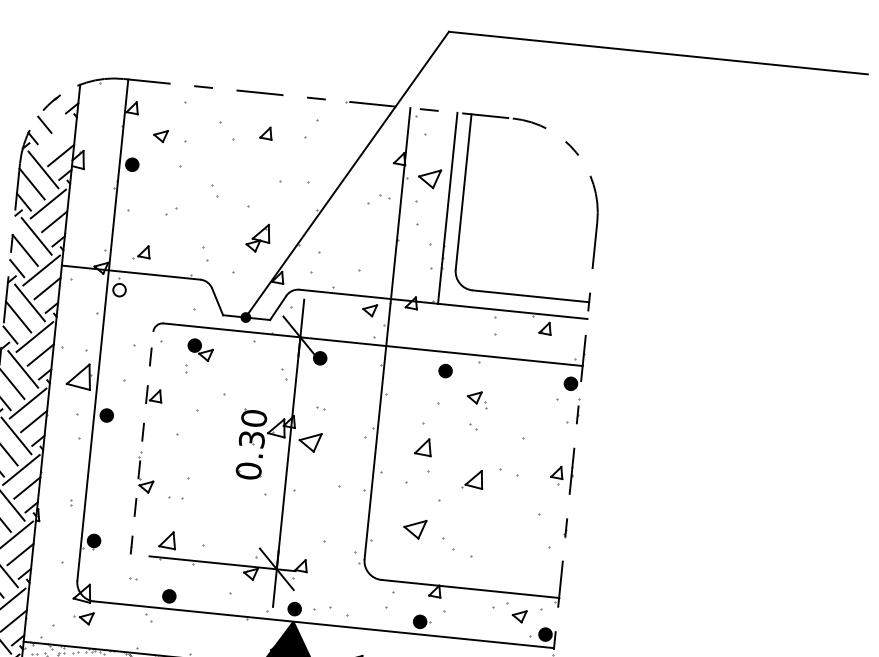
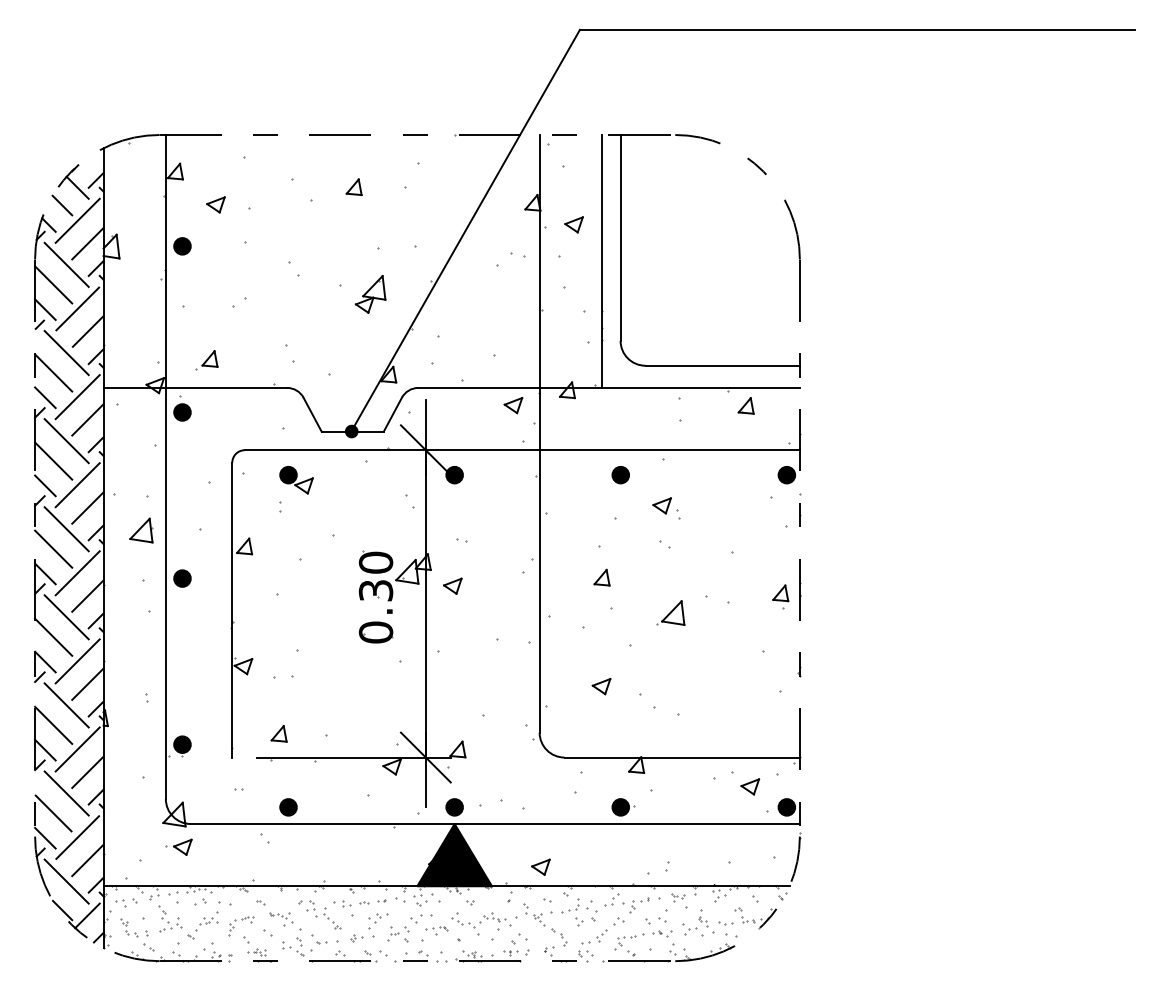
line: (57, 112) -> (77, 187), added
line: (55, 137) -> (77, 220), added
part: (429, 178) -> (573, 224), size x0.62
part: (258, 237) -> (370, 294), moved
fill: (119, 290) -> (182, 412), added
part: (79, 376) -> (141, 530), size x0.71
part: (310, 441) -> (452, 585), size x0.62
line: (142, 442) -> (232, 609), dashed -> solid
part: (423, 446) -> (601, 577), size x0.71
part: (414, 529) -> (601, 686), size x0.62
part: (167, 539) -> (278, 733), size x0.71

